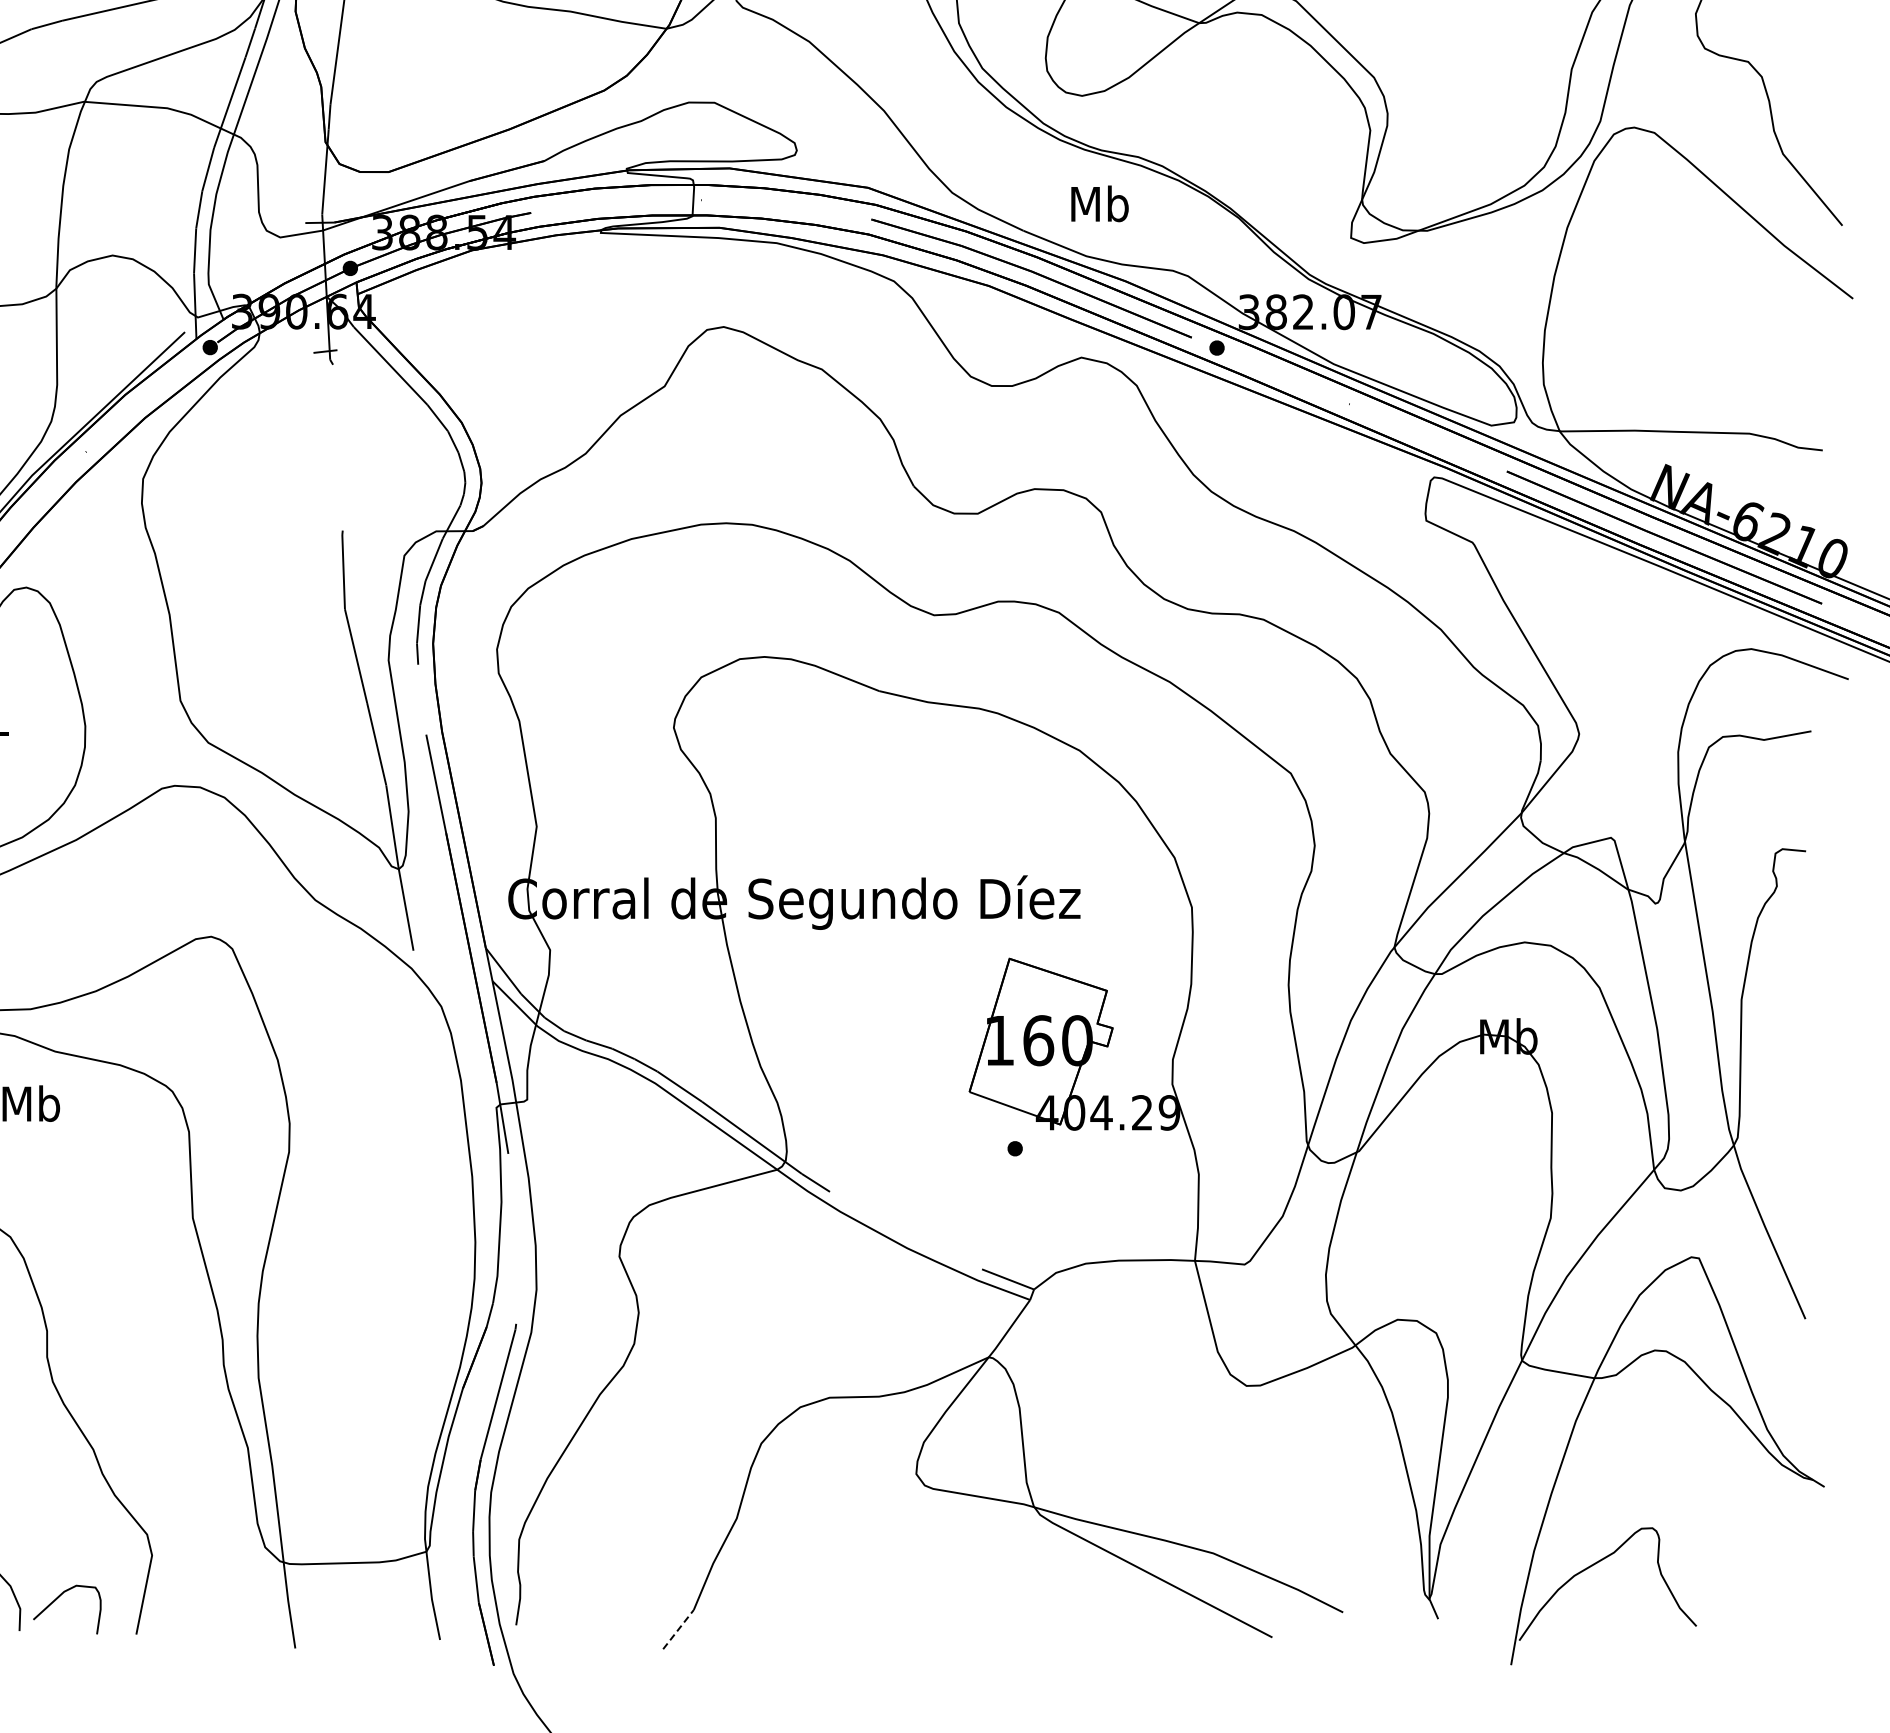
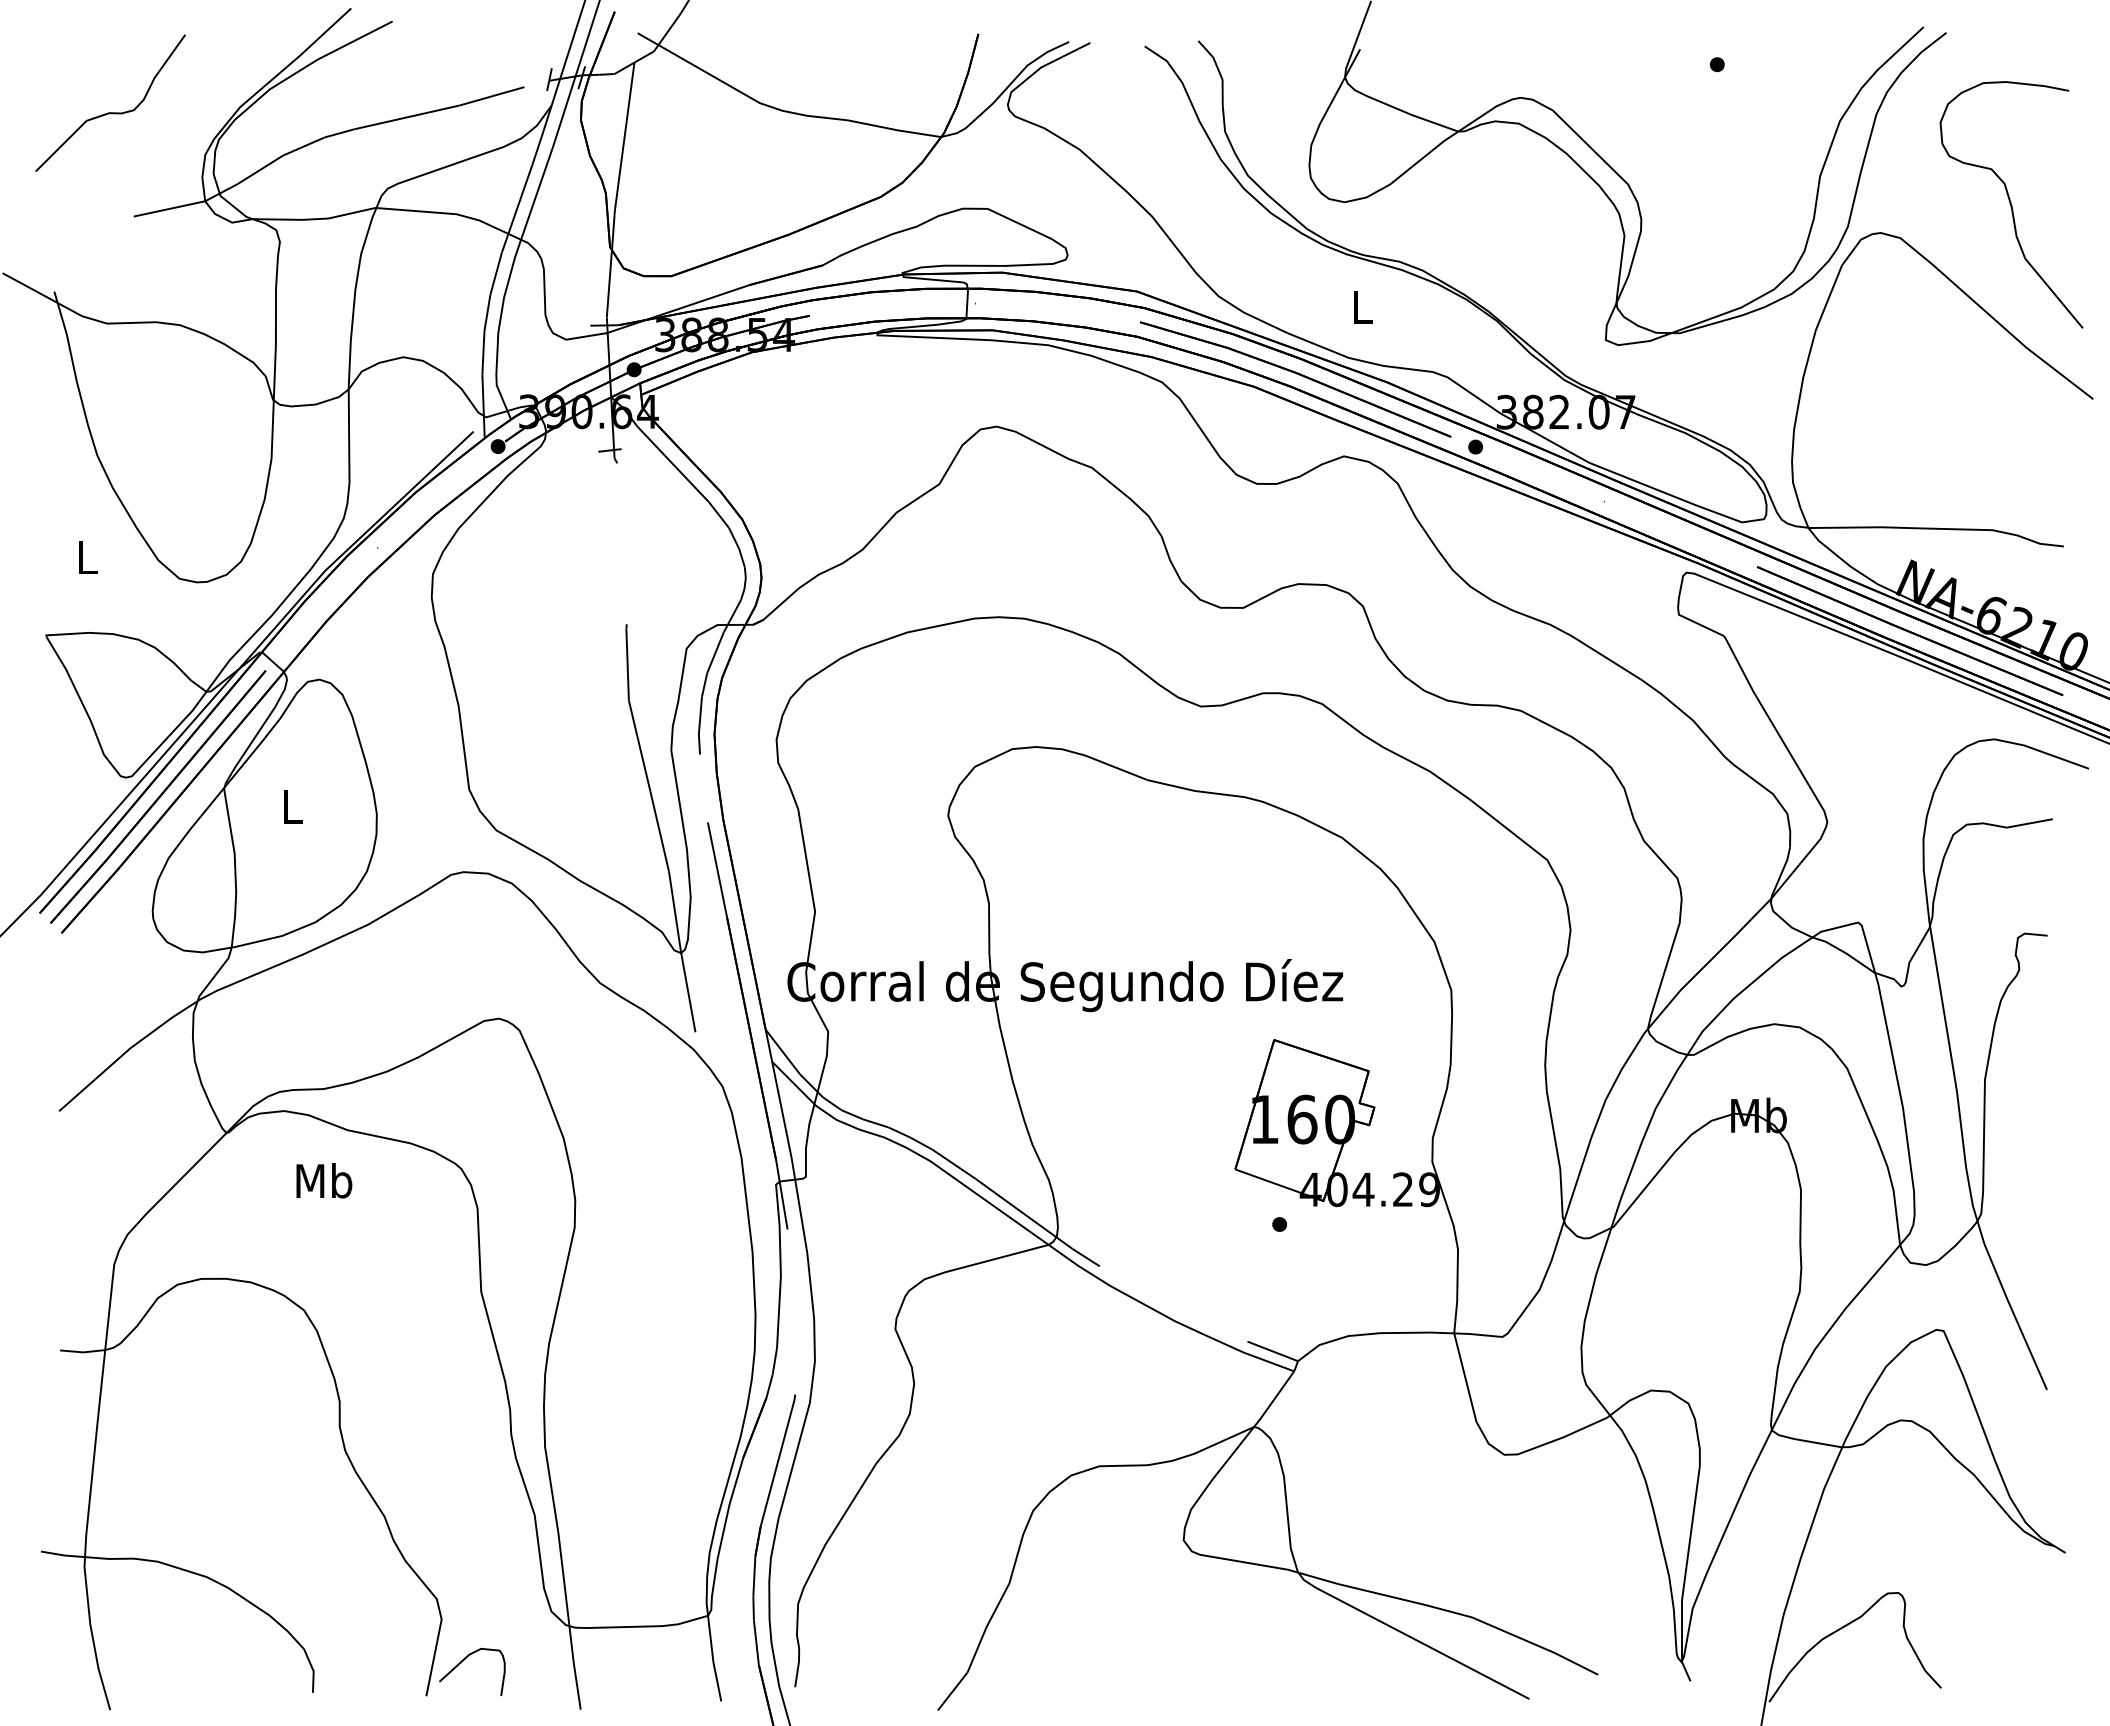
text: (1099, 203) -> (1361, 306), Mb -> L
curve: (58, 1598) -> (463, 1661), moved
line: (679, 1629) -> (953, 1691), dashed -> solid

